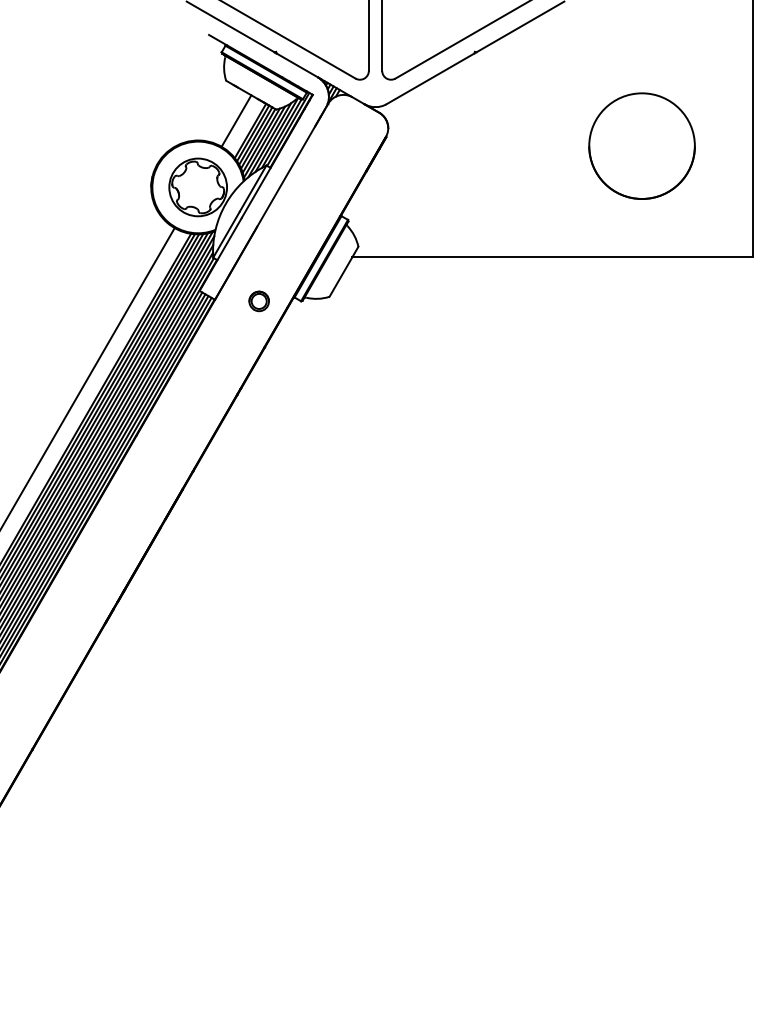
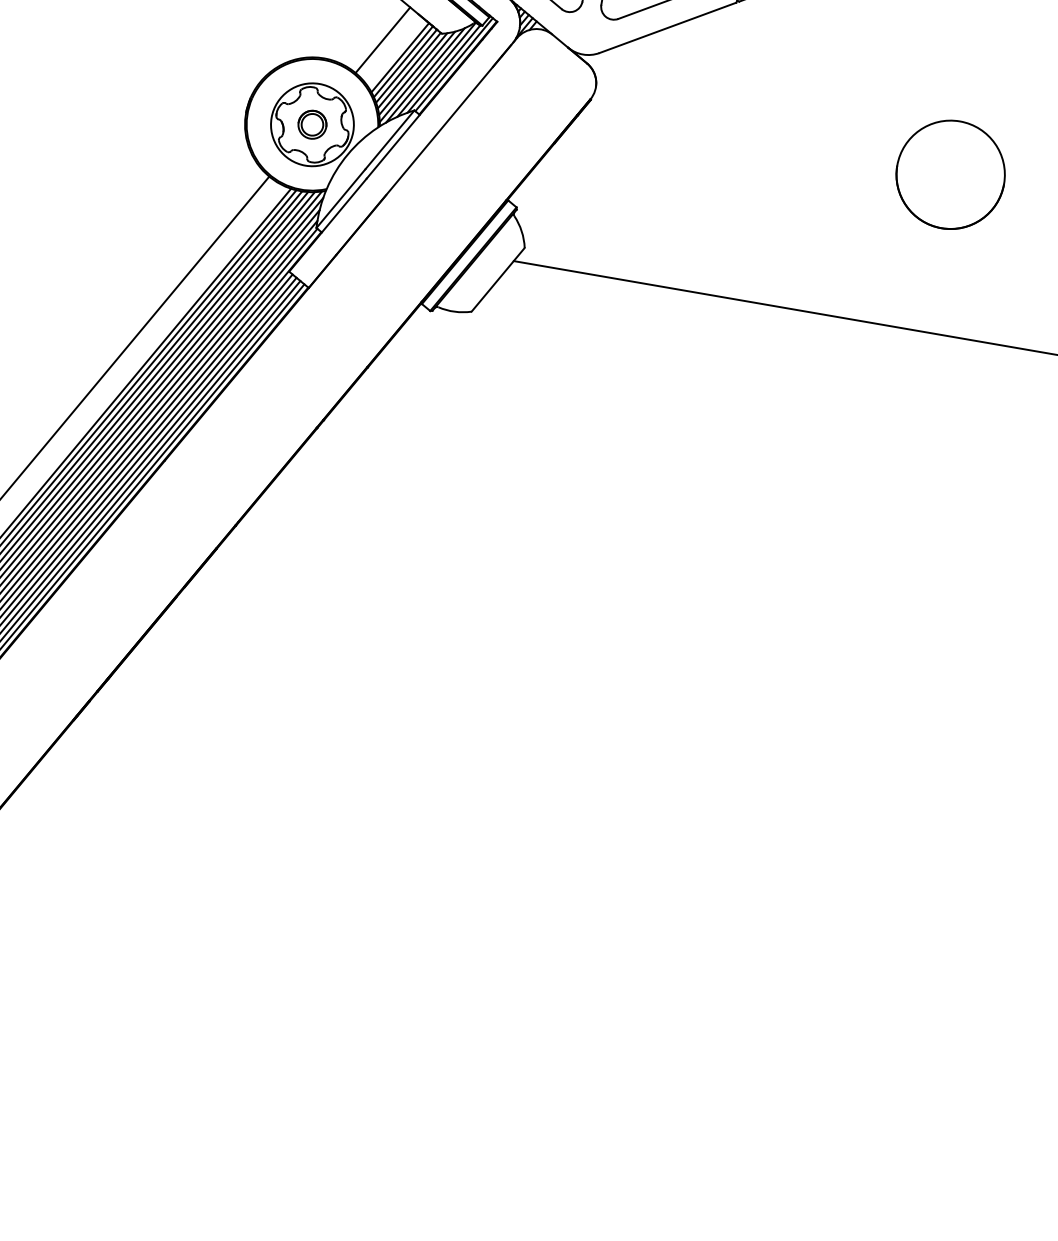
circle: (641, 145) -> (950, 173), size x0.71
part: (258, 301) -> (311, 124), moved

